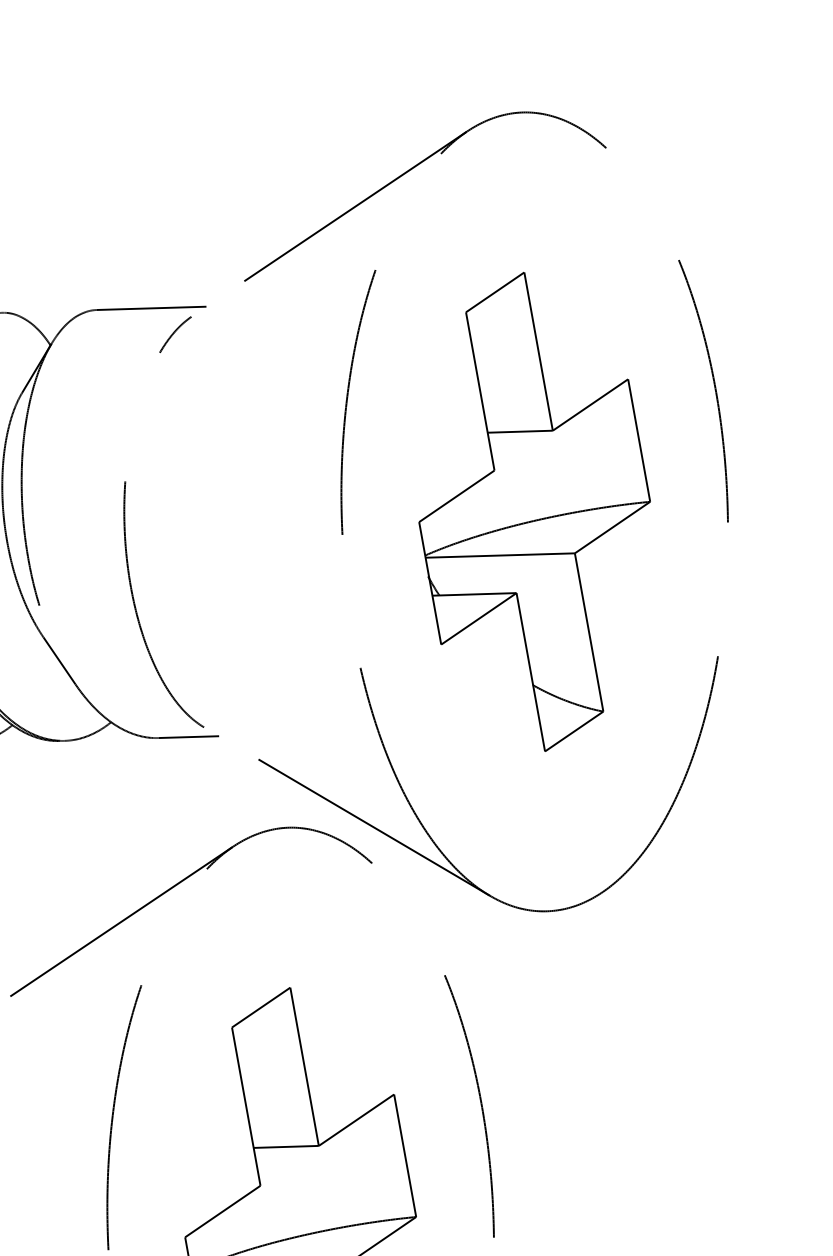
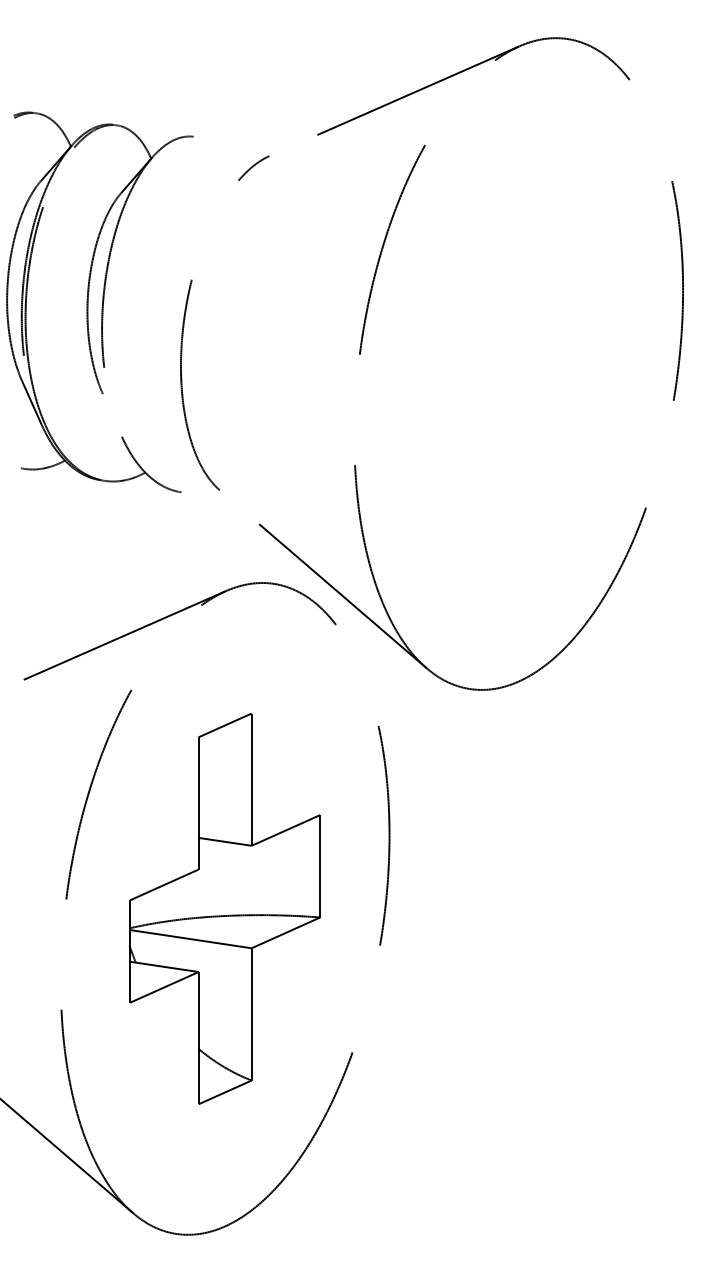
line: (150, 308) -> (237, 143), removed
part: (534, 511) -> (518, 363), removed
line: (59, 660) -> (112, 415), removed
line: (188, 736) -> (205, 495), removed

